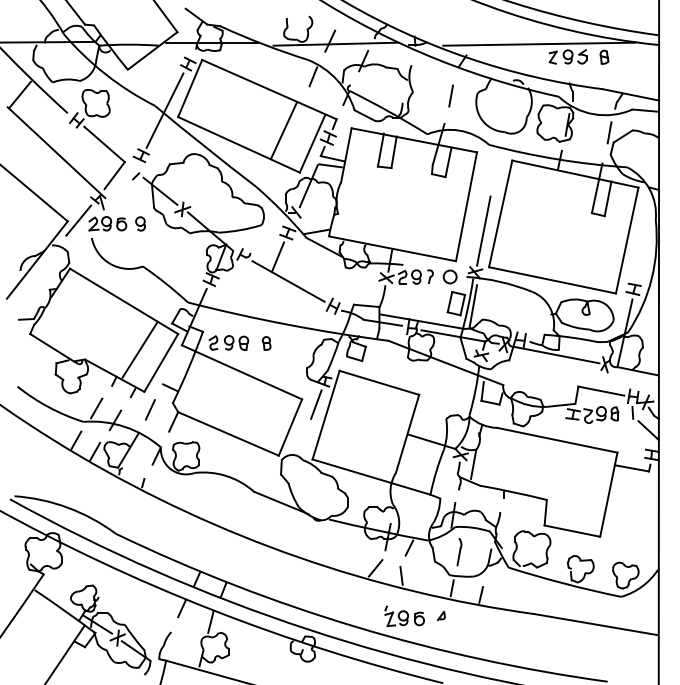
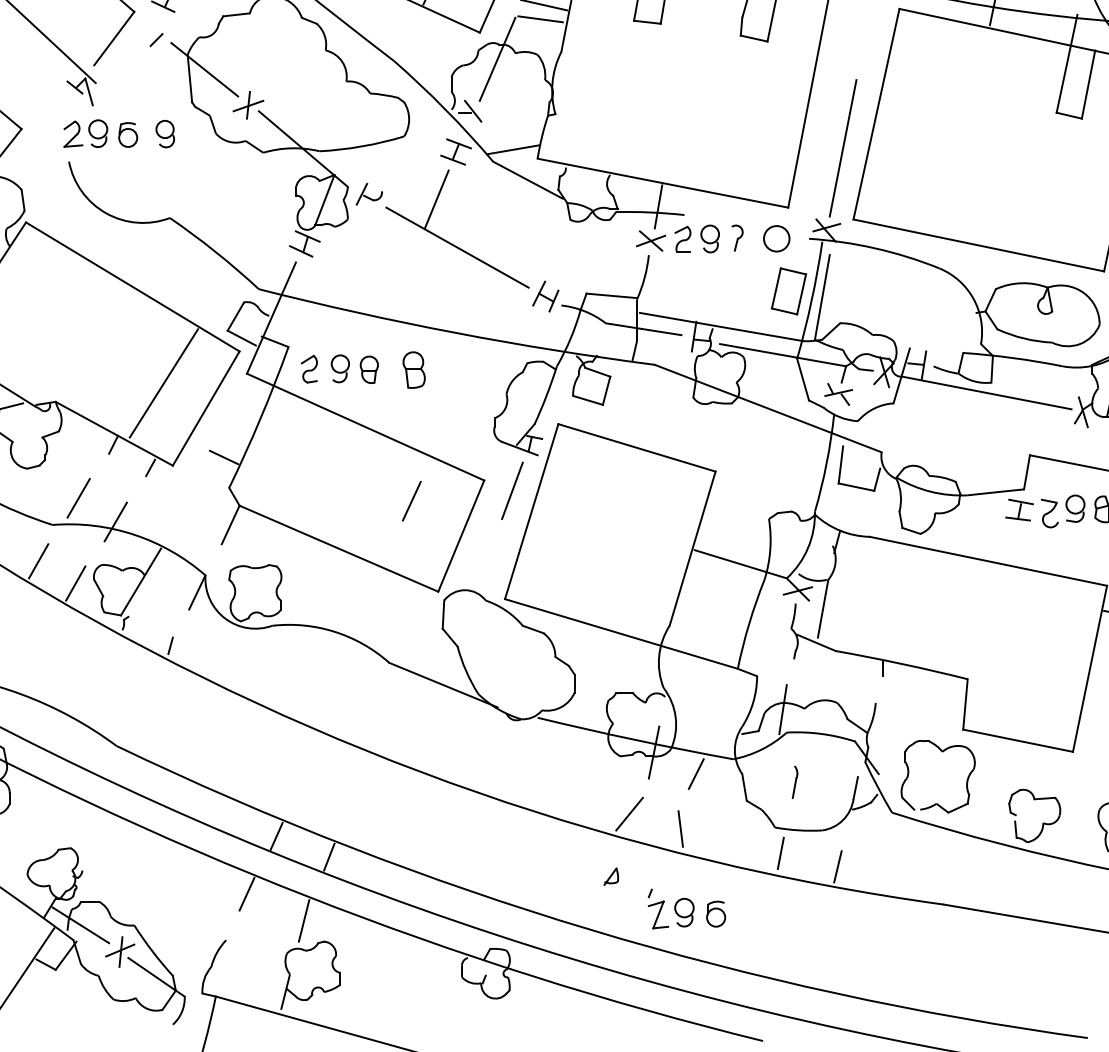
line: (78, 220) -> (42, 127), removed
part: (266, 343) -> (414, 370), size x1.4
line: (150, 409) -> (412, 500), moved
part: (459, 552) -> (795, 782), size x0.6
part: (441, 615) -> (611, 875), moved

